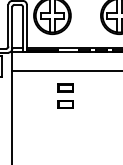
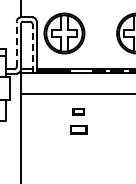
line: (8, 25) -> (16, 44), solid -> dashed
line: (22, 29) -> (32, 48), solid -> dashed
part: (65, 87) -> (78, 111), size x0.7

